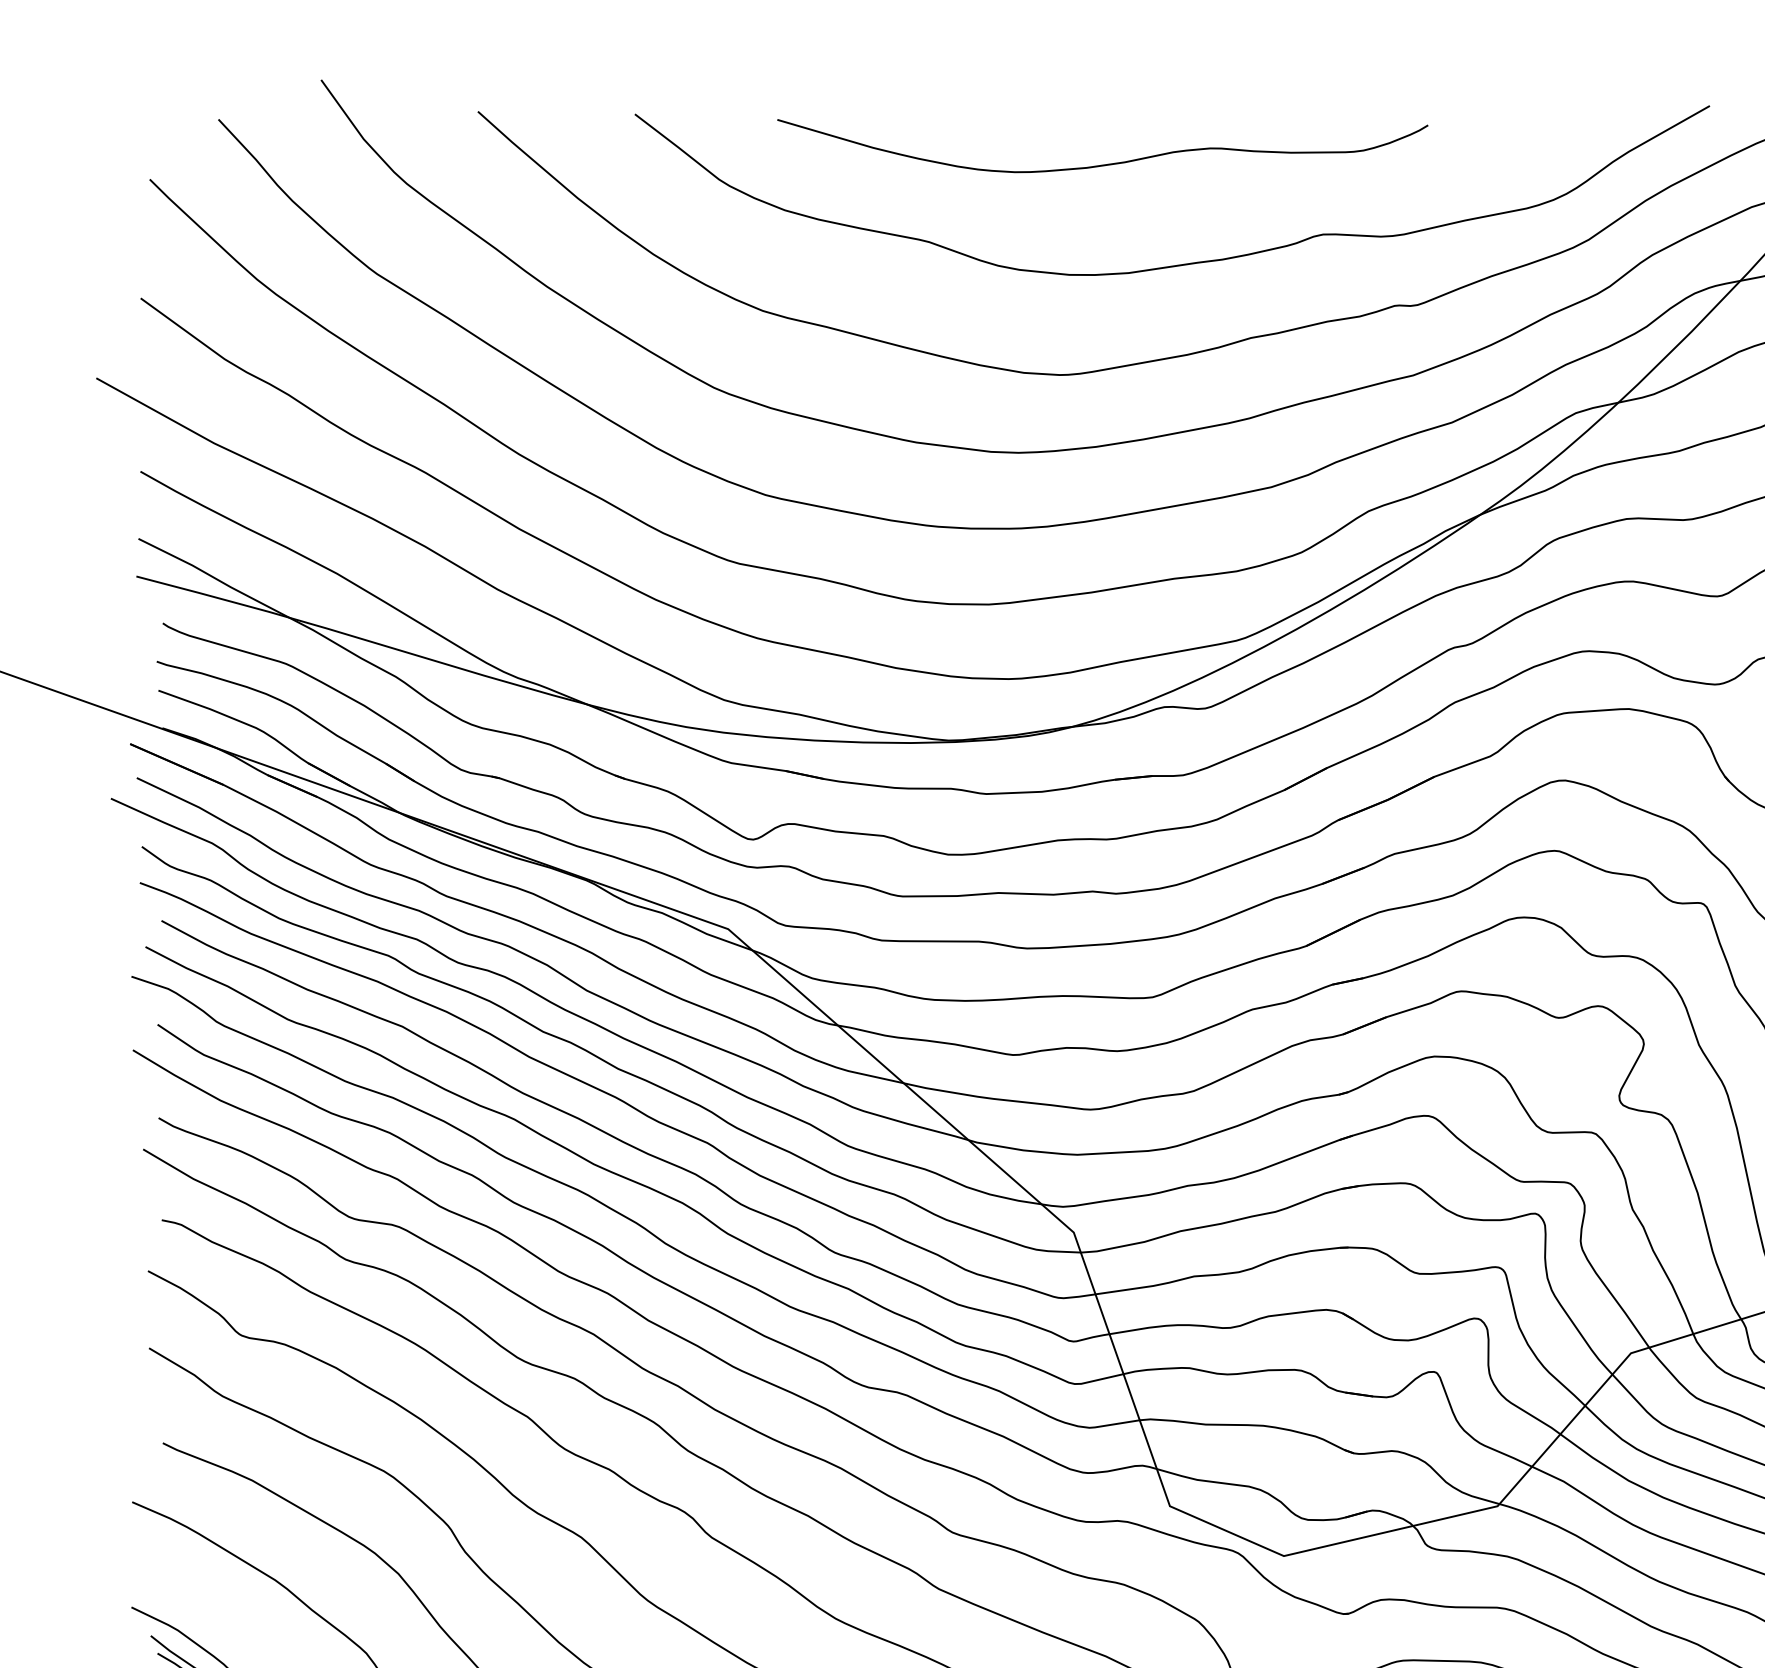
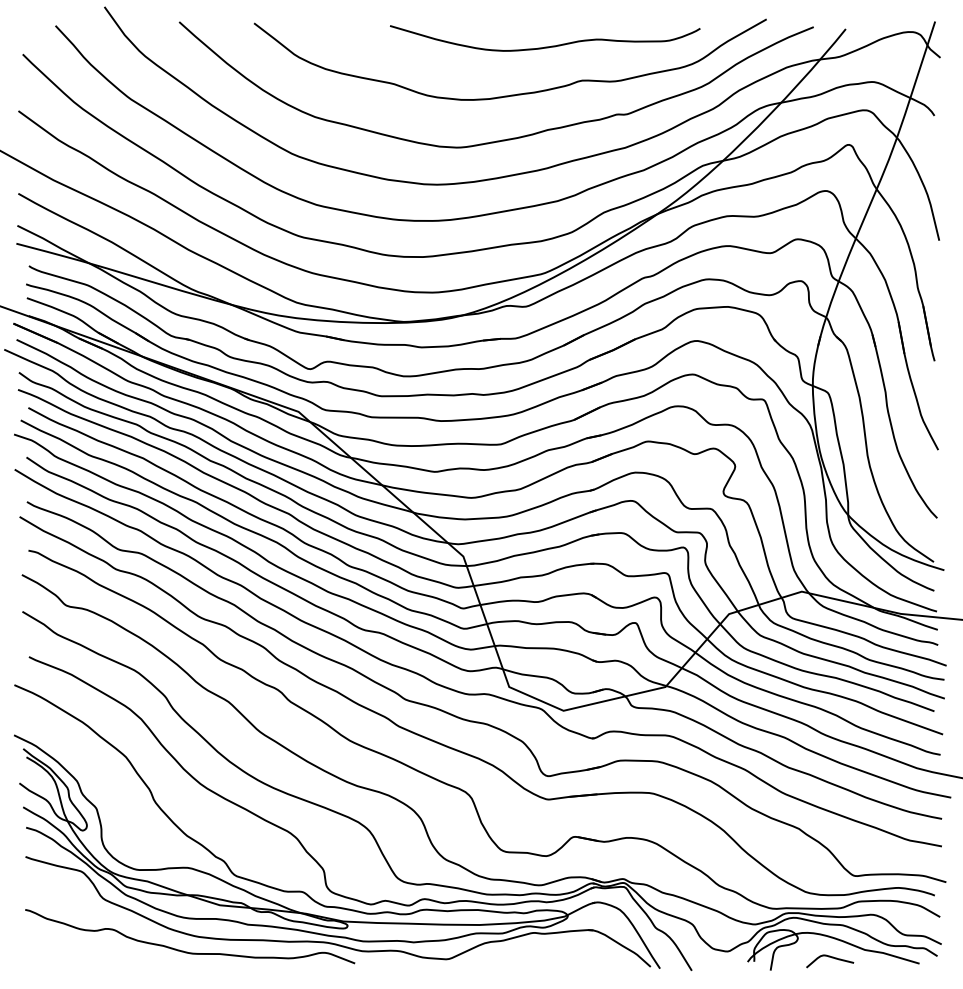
curve: (1103, 162) -> (545, 46), moved

